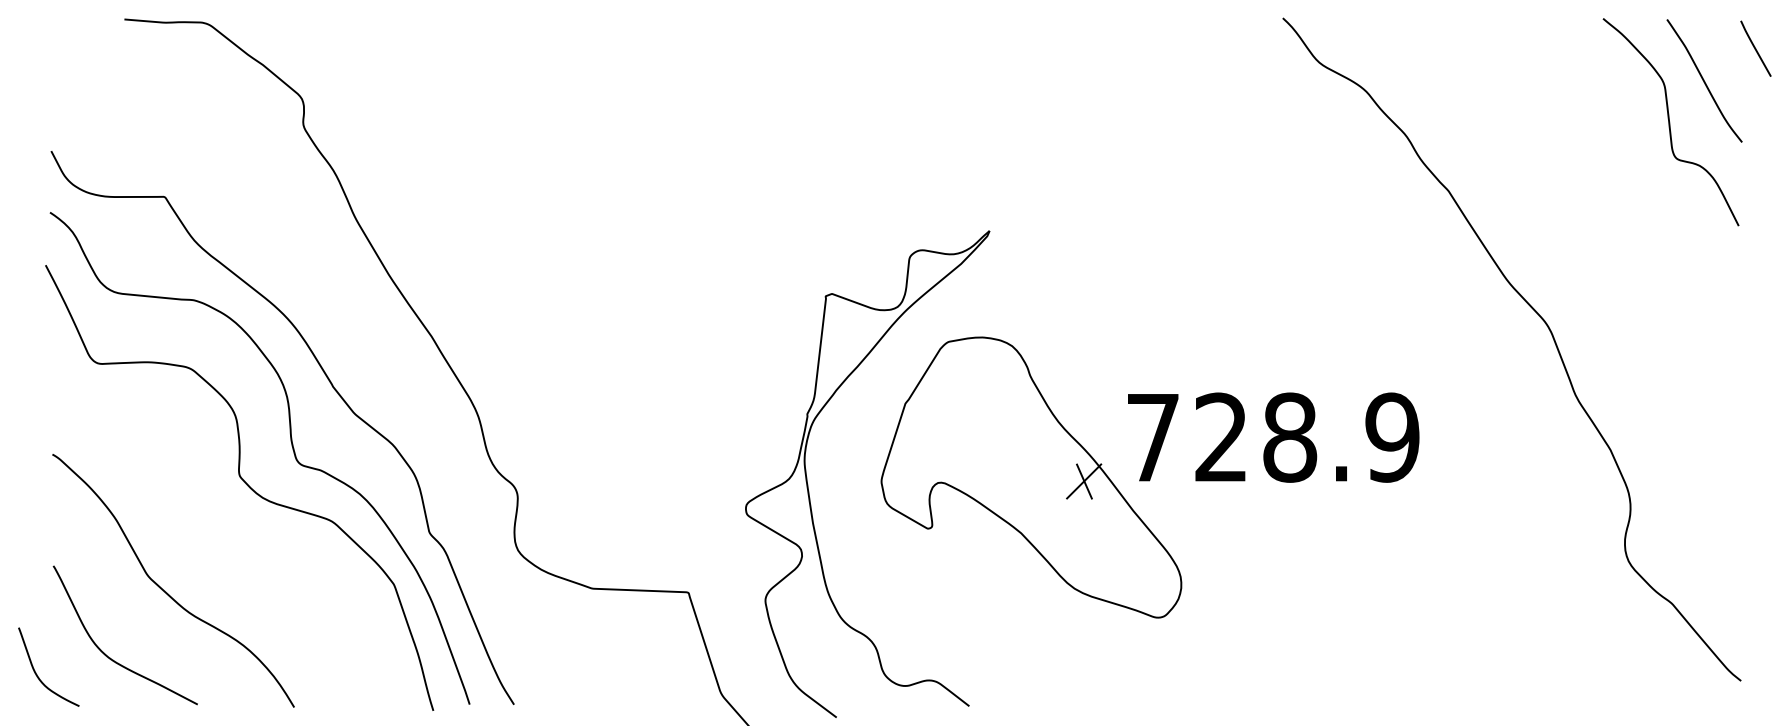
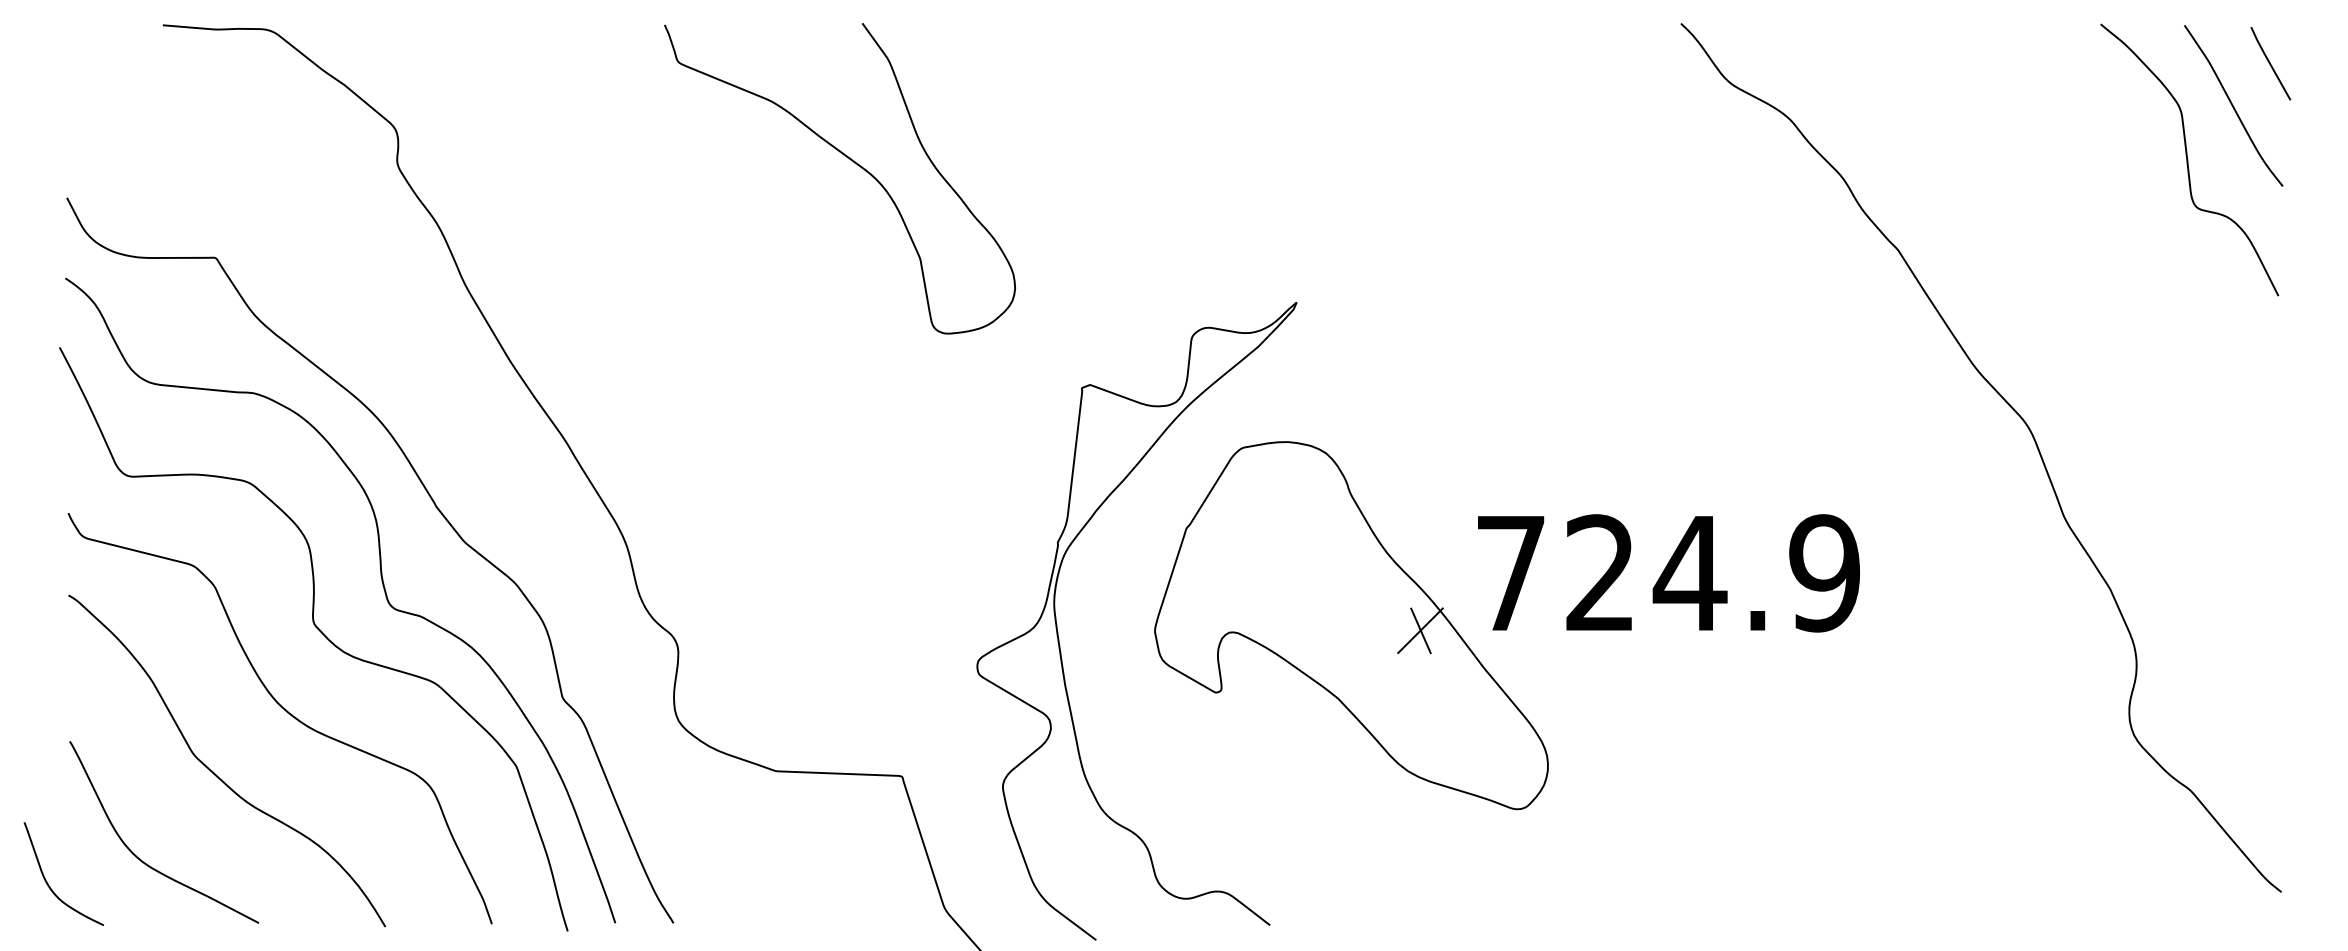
line: (1755, 48) -> (2270, 63), moved
curve: (648, 122) -> (849, 160), added
text: (1289, 437) -> (1689, 573), 728.9 -> 724.9
curve: (218, 543) -> (286, 712), added

